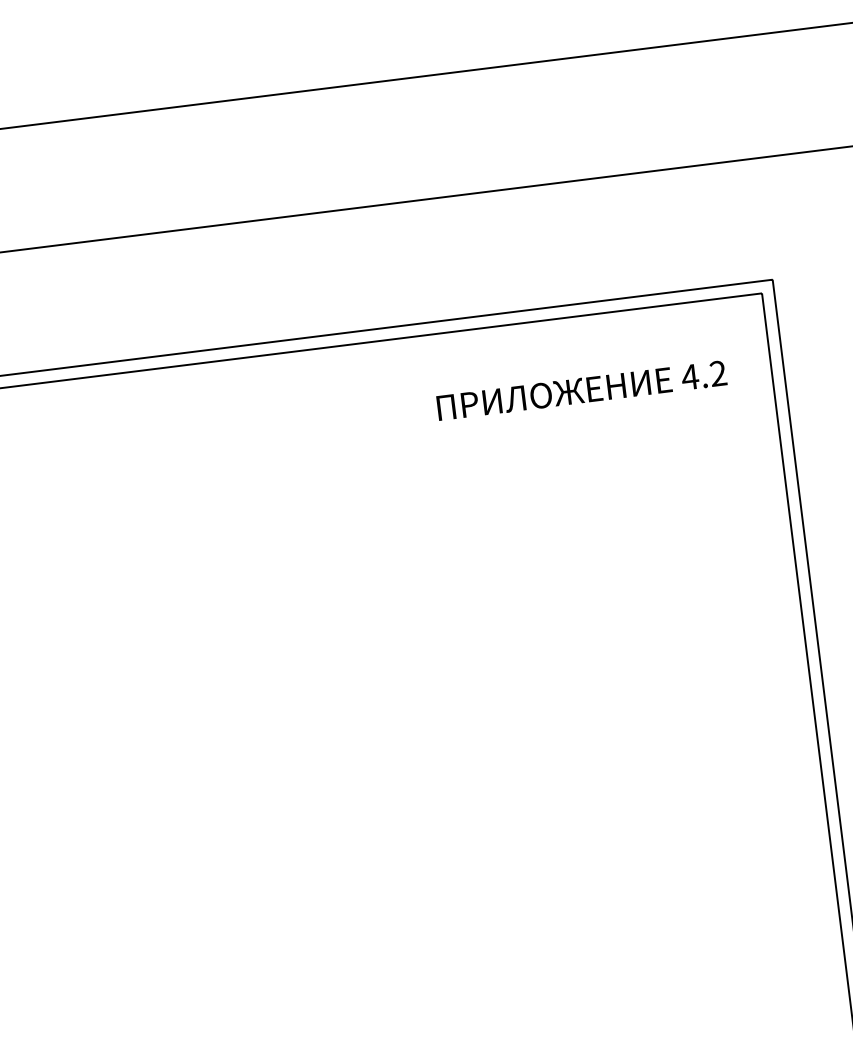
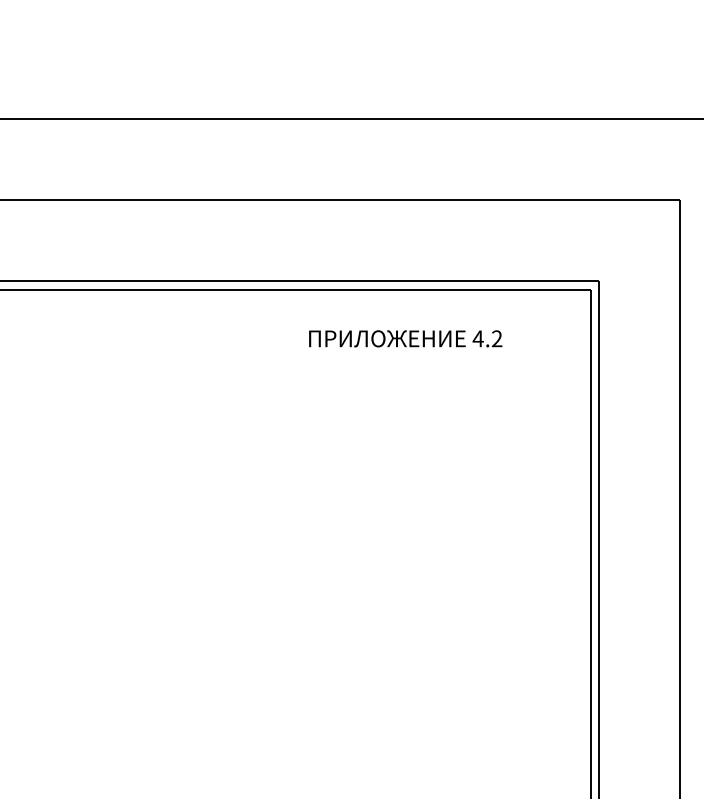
text: (581, 390) -> (405, 338), moved

